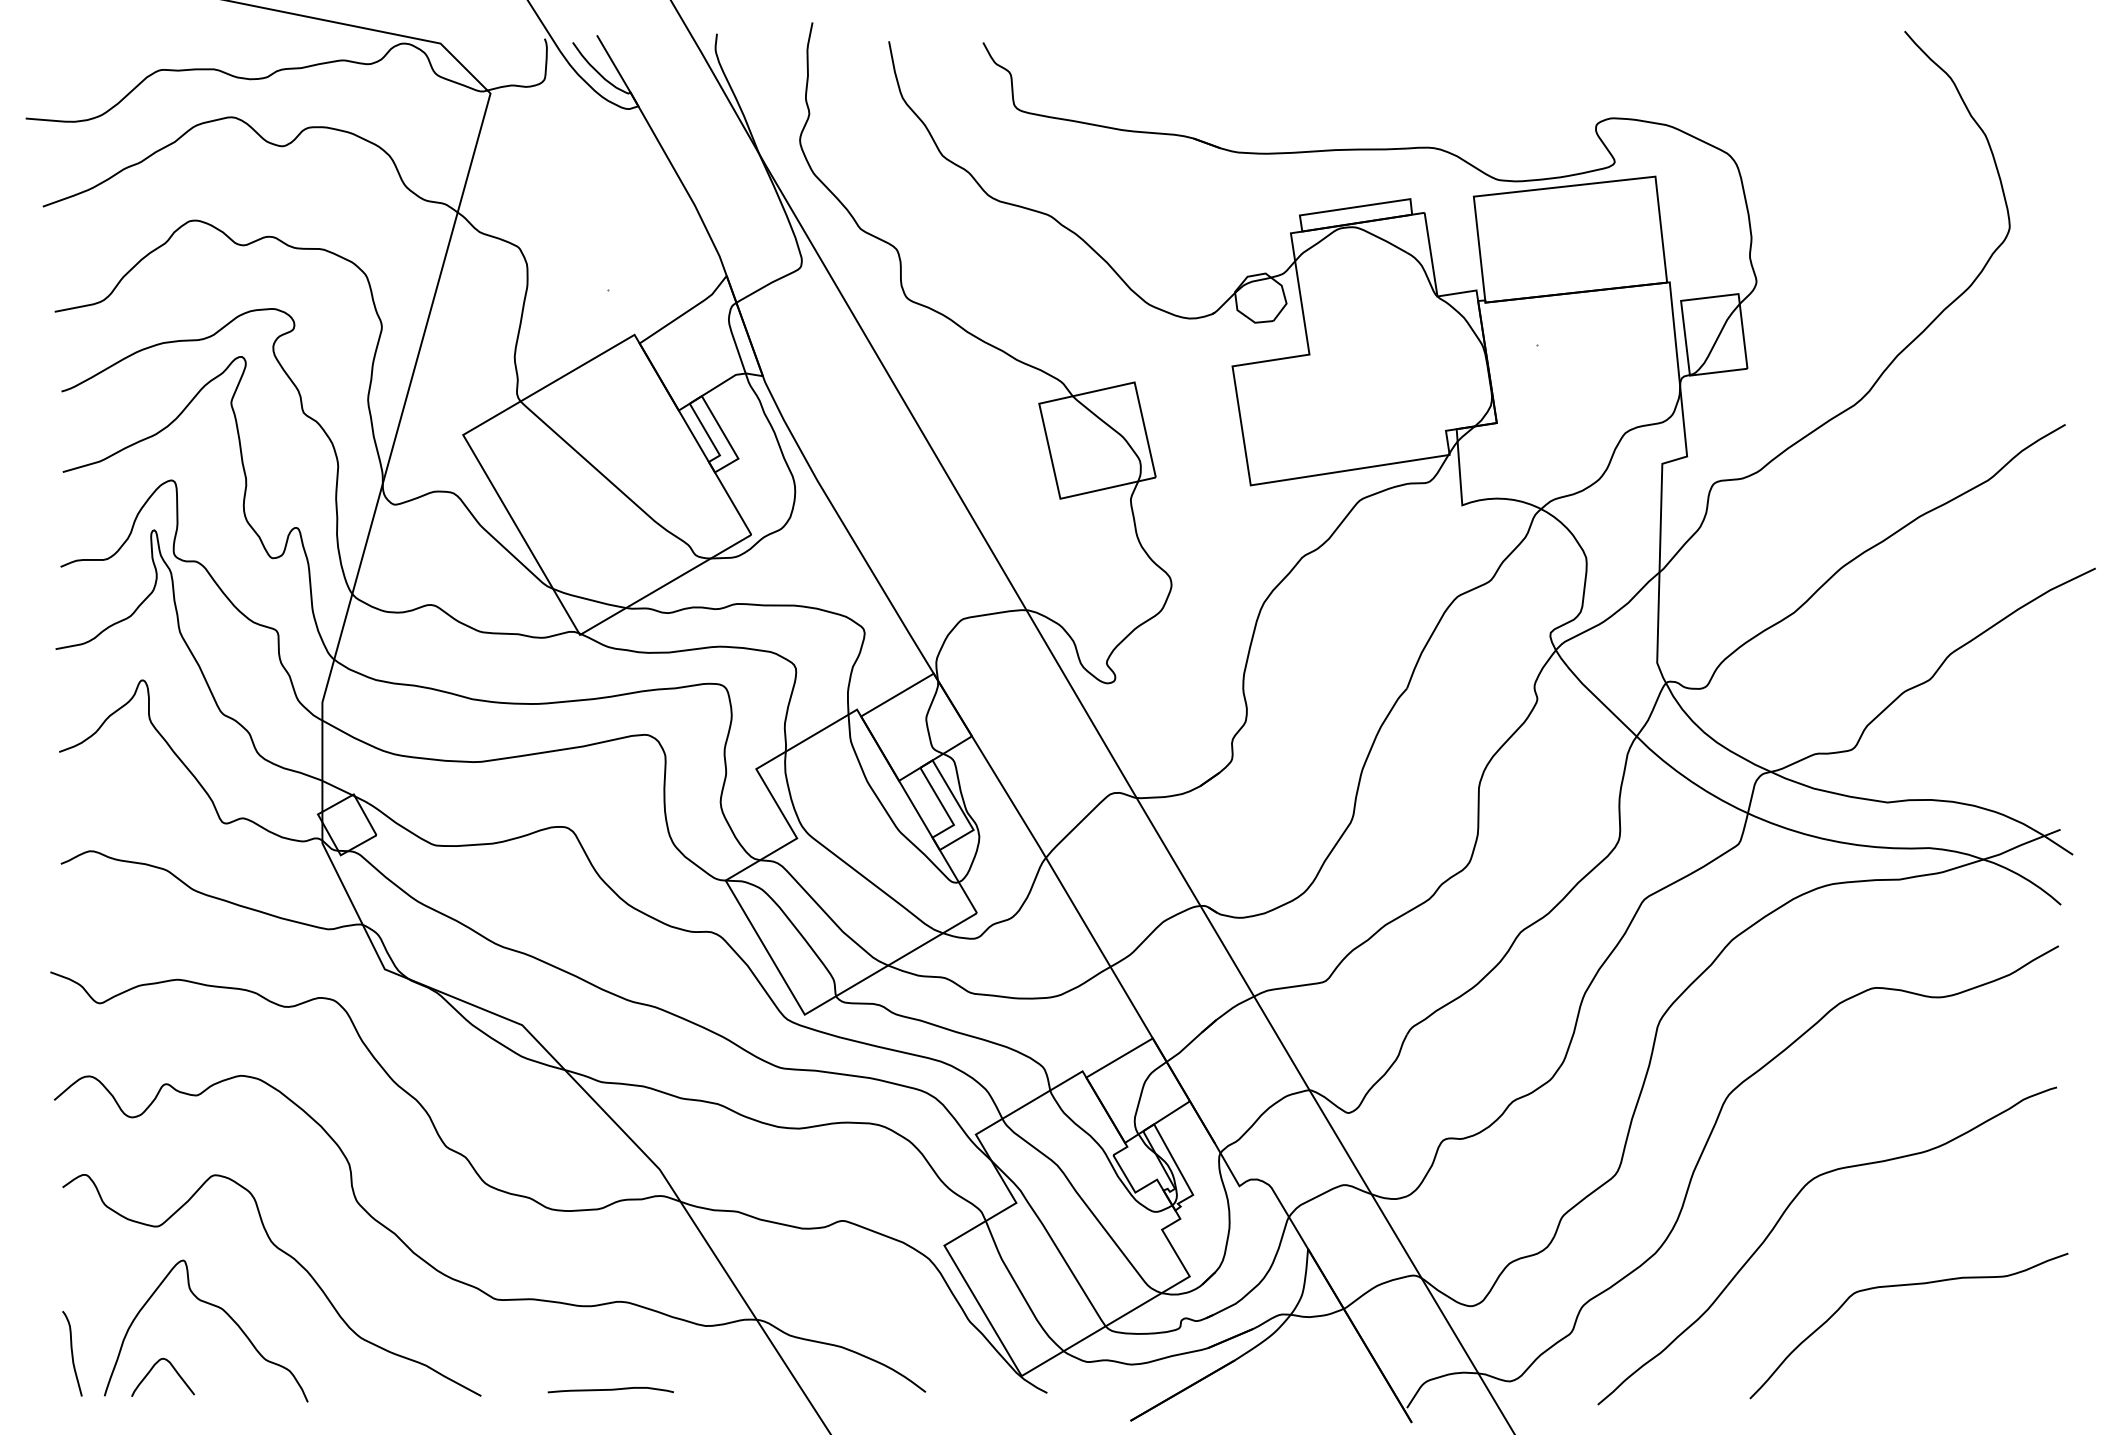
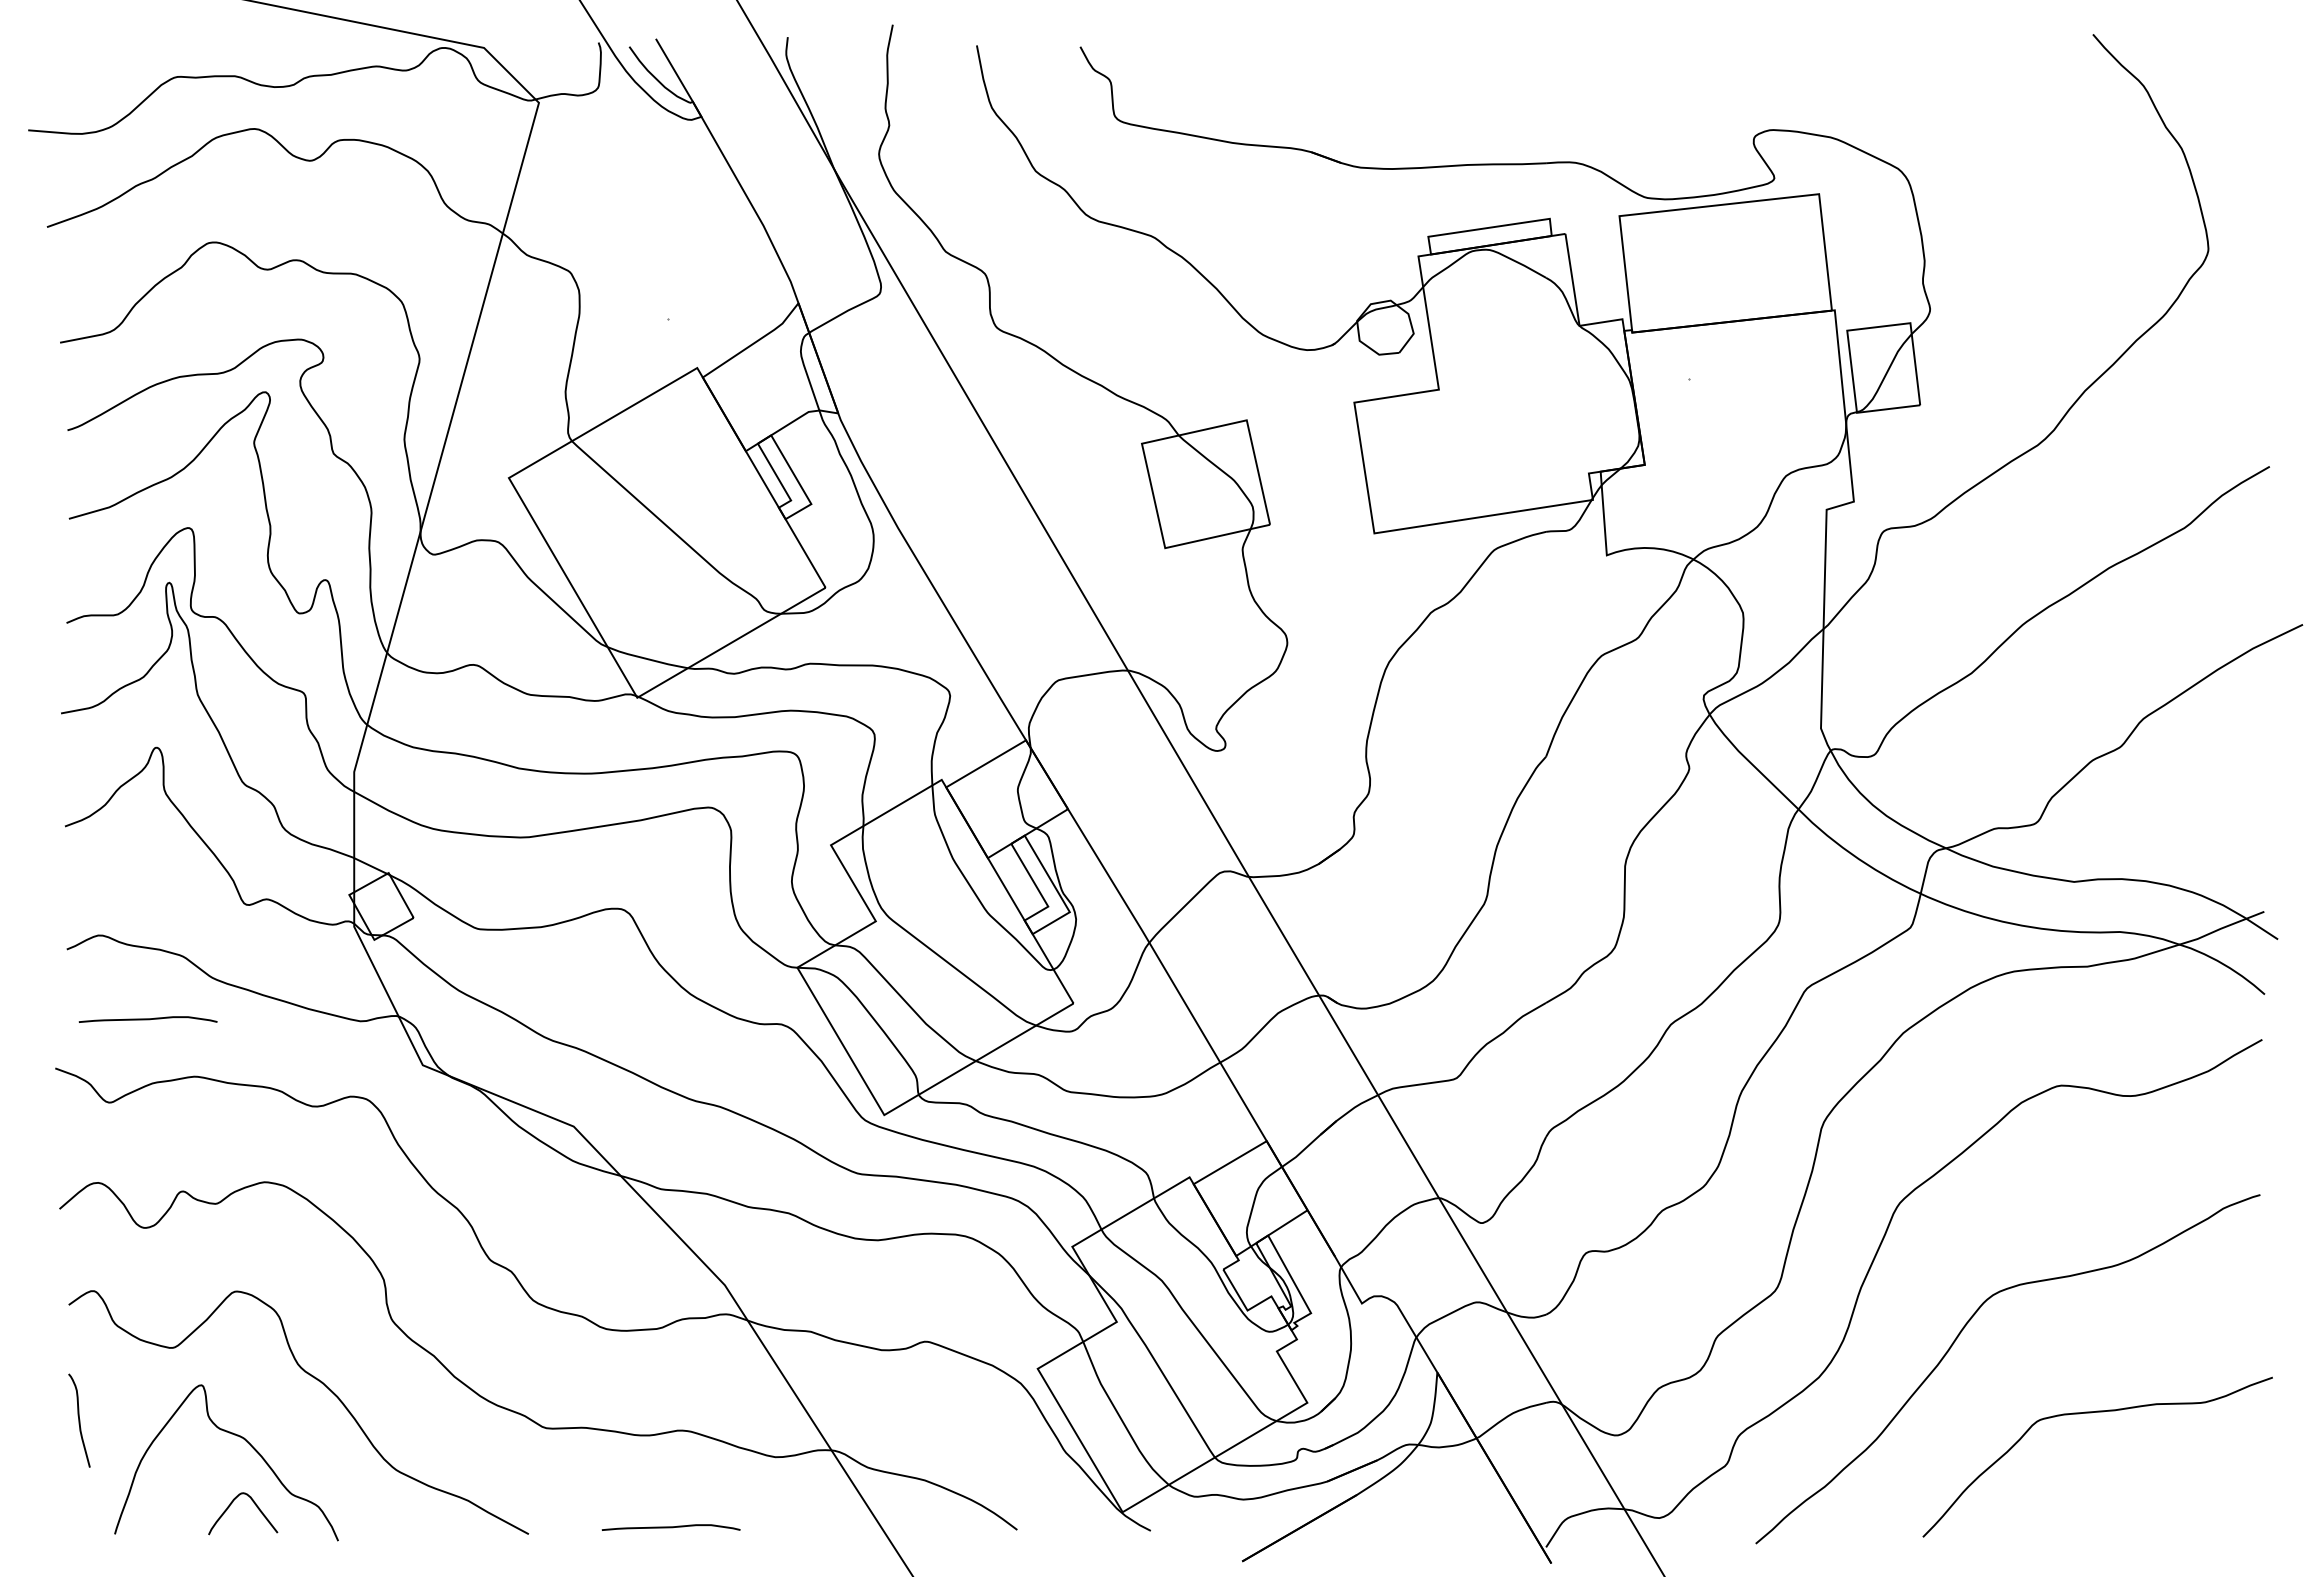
curve: (134, 927) -> (147, 1019), added
curve: (72, 1353) -> (79, 1420), moved
curve: (173, 1369) -> (254, 1504), moved

